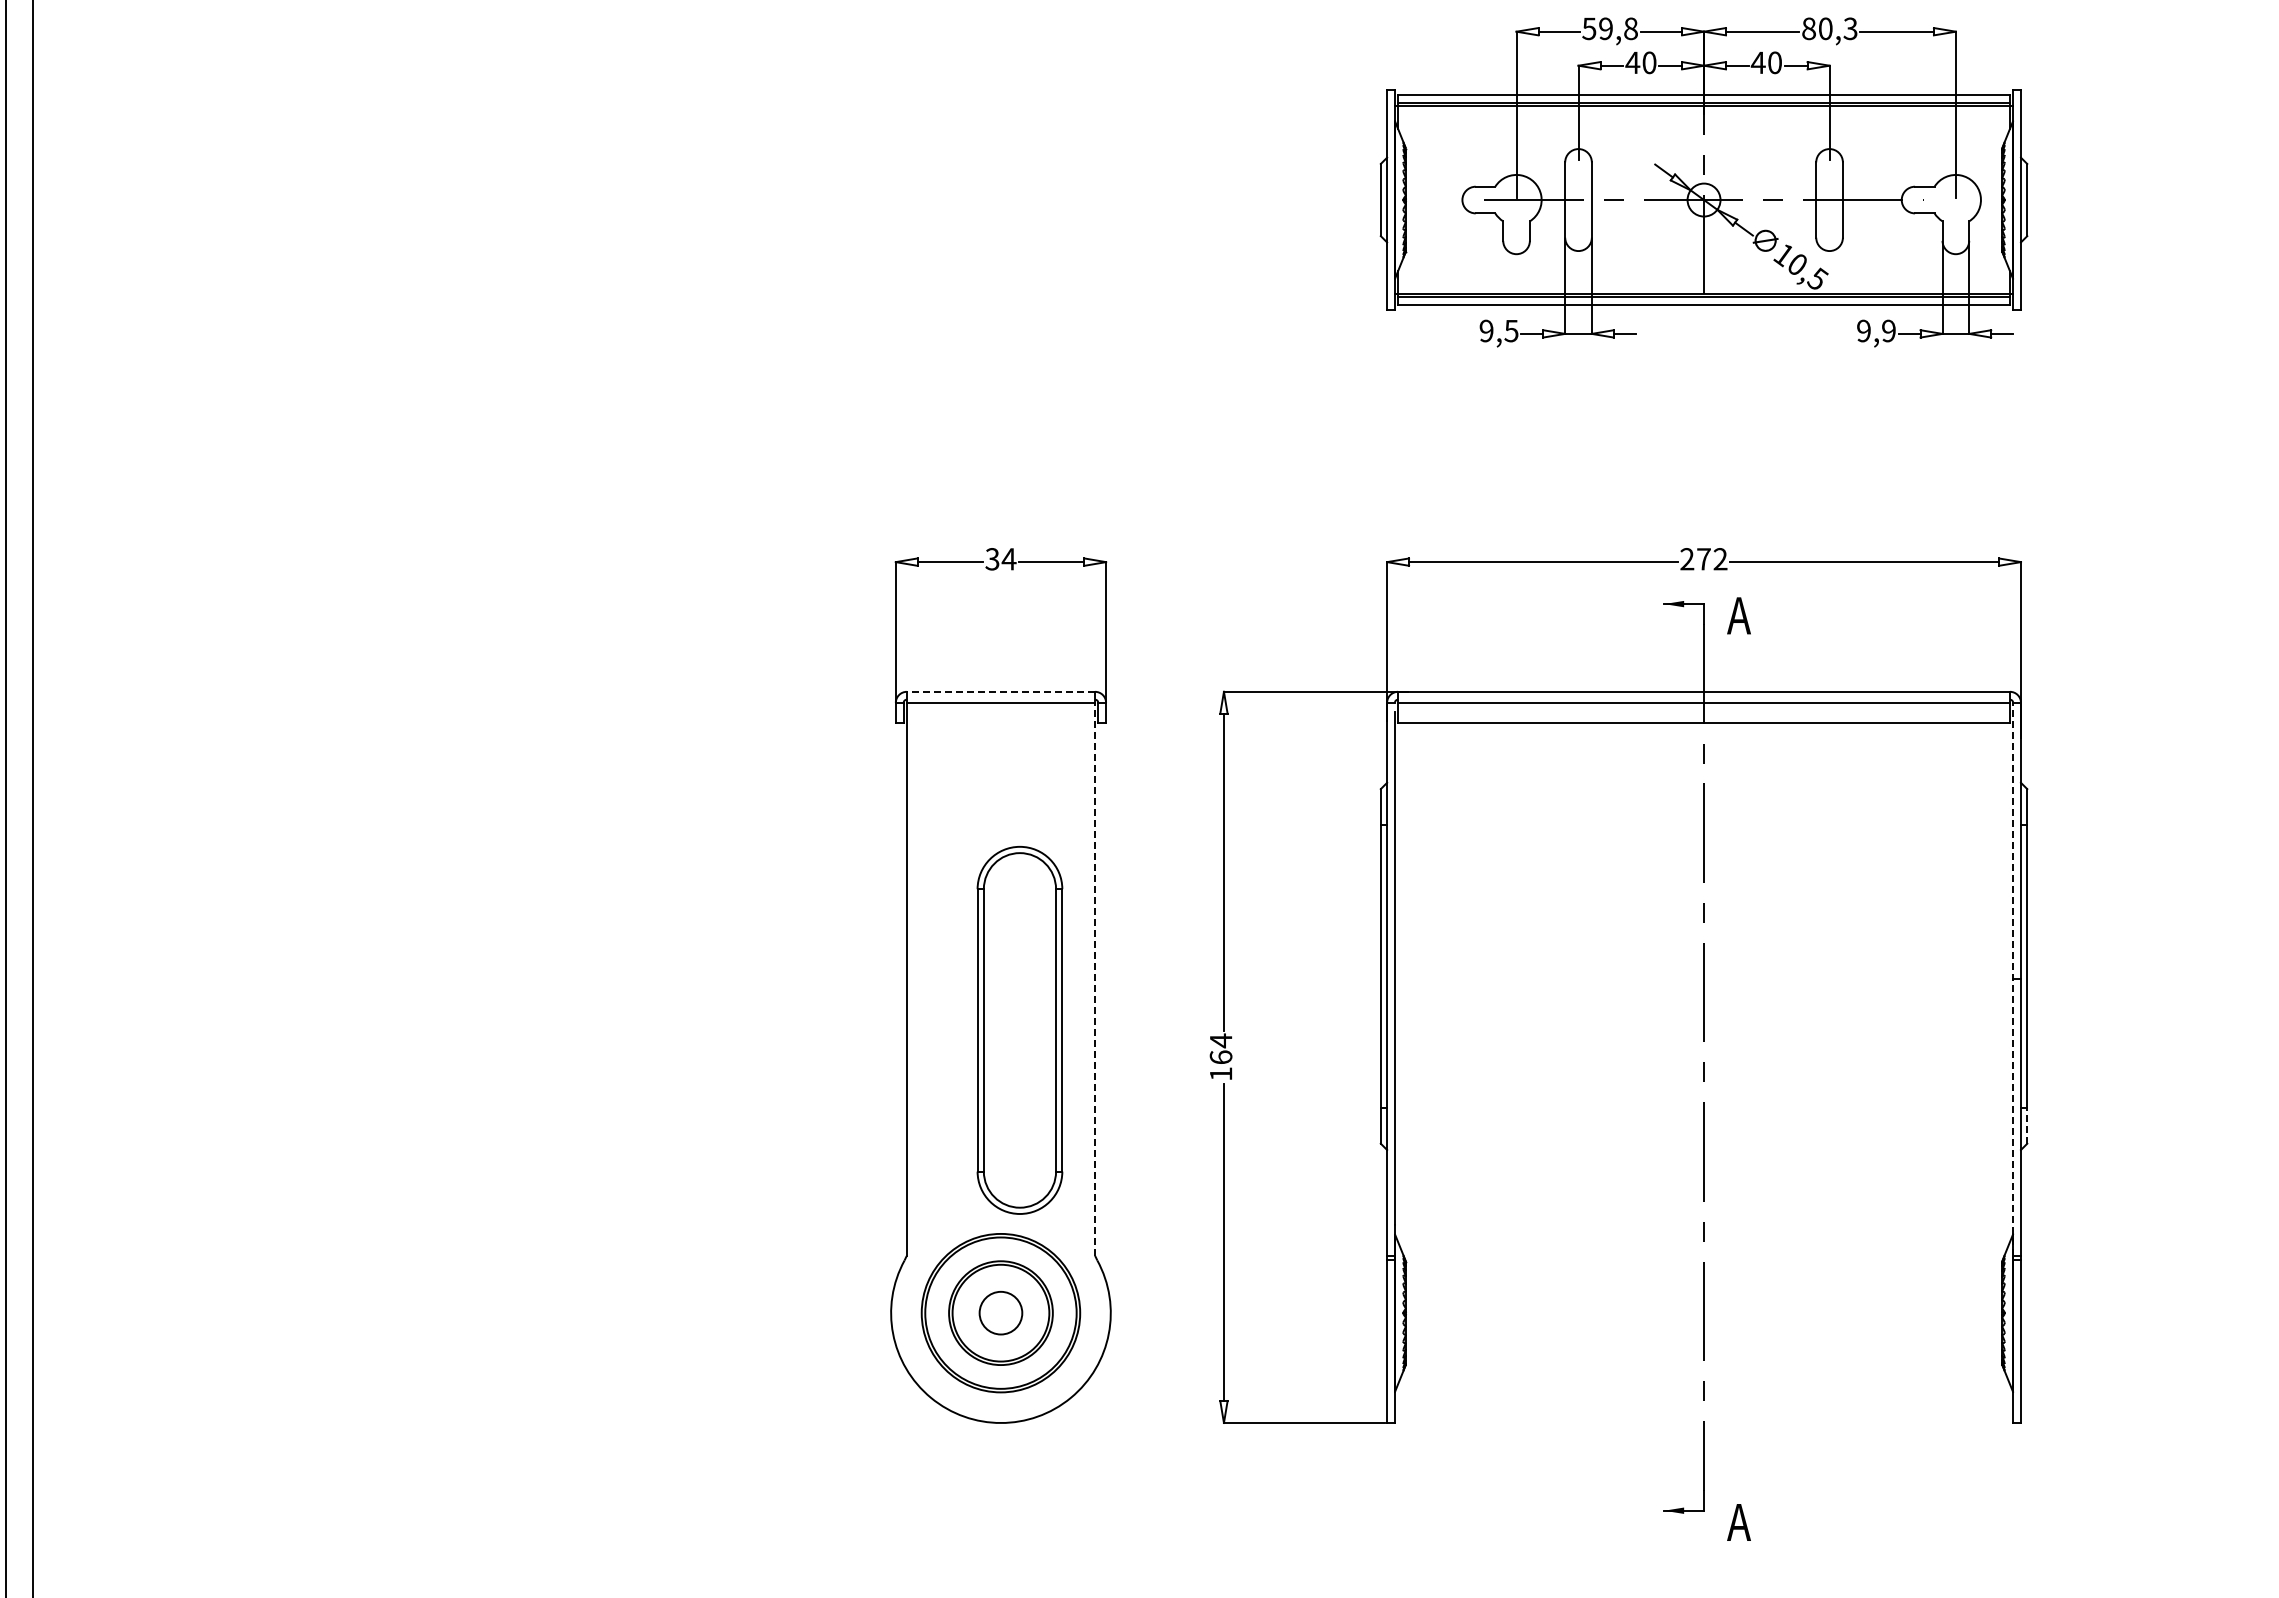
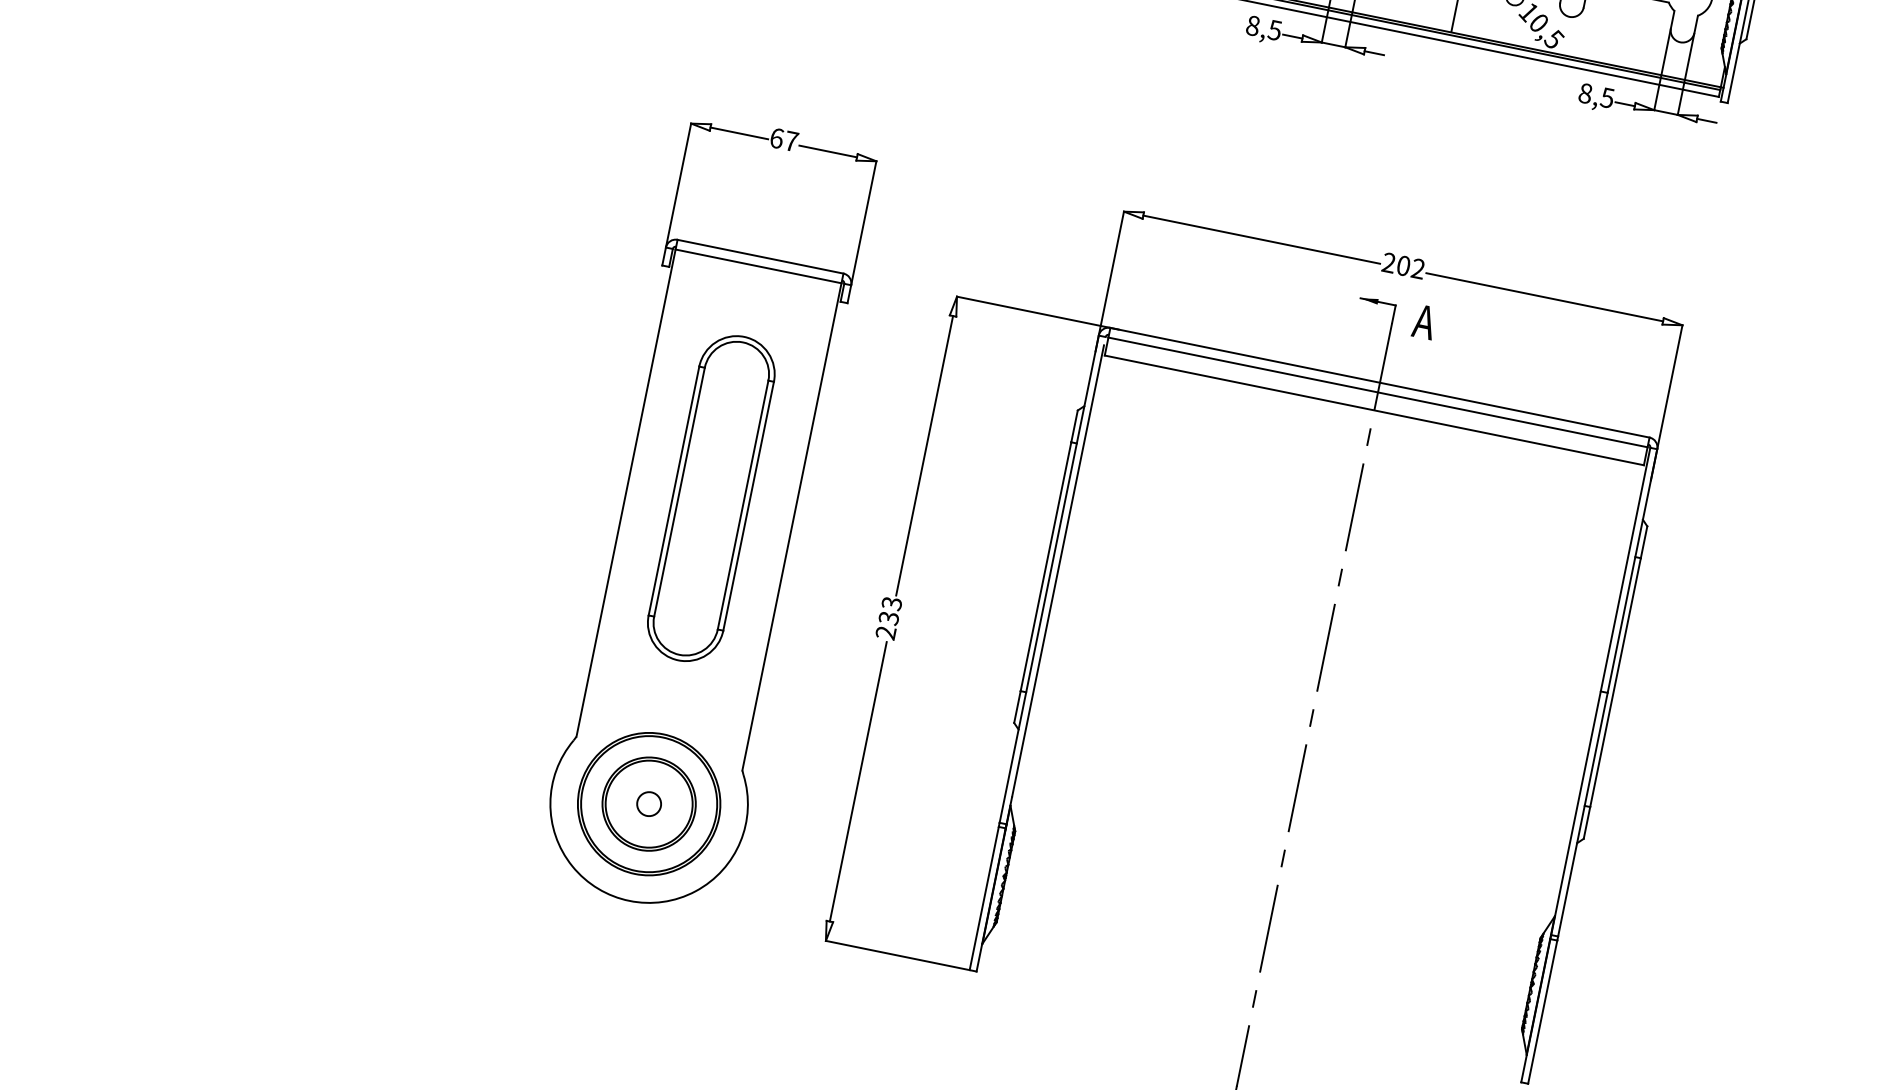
text: (1486, 330) -> (1253, 25), 9,5 -> 8,5
text: (1876, 330) -> (1596, 95), 9,9 -> 8,5
text: (1000, 559) -> (783, 140), 34 -> 67
text: (1703, 559) -> (1403, 266), 272 -> 202
line: (1000, 691) -> (760, 256), dashed -> solid
line: (1095, 979) -> (792, 527), dashed -> solid
line: (2013, 979) -> (1601, 691), dashed -> solid
part: (1019, 1030) -> (710, 498), moved
text: (1220, 1056) -> (888, 617), 164 -> 233
line: (2027, 1125) -> (1587, 822), dashed -> solid
circle: (1000, 1312) -> (648, 803), size x0.62

